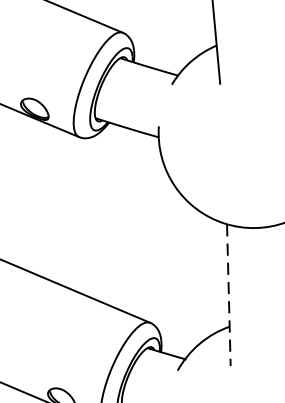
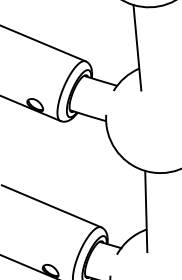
line: (229, 295) -> (146, 211), dashed -> solid

